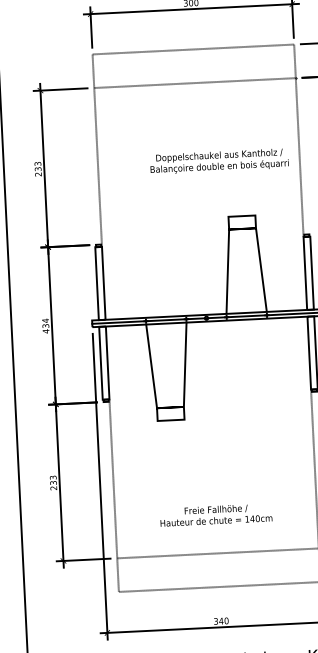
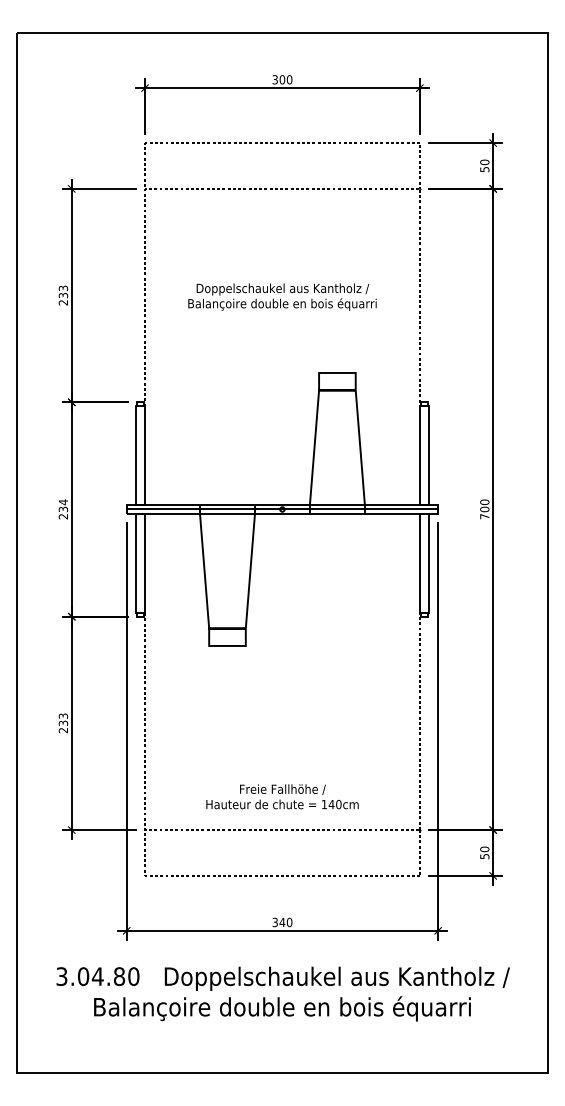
text: (219, 161) -> (282, 296), moved
text: (45, 331) -> (62, 516), 434 -> 234
text: (216, 514) -> (282, 796), moved

